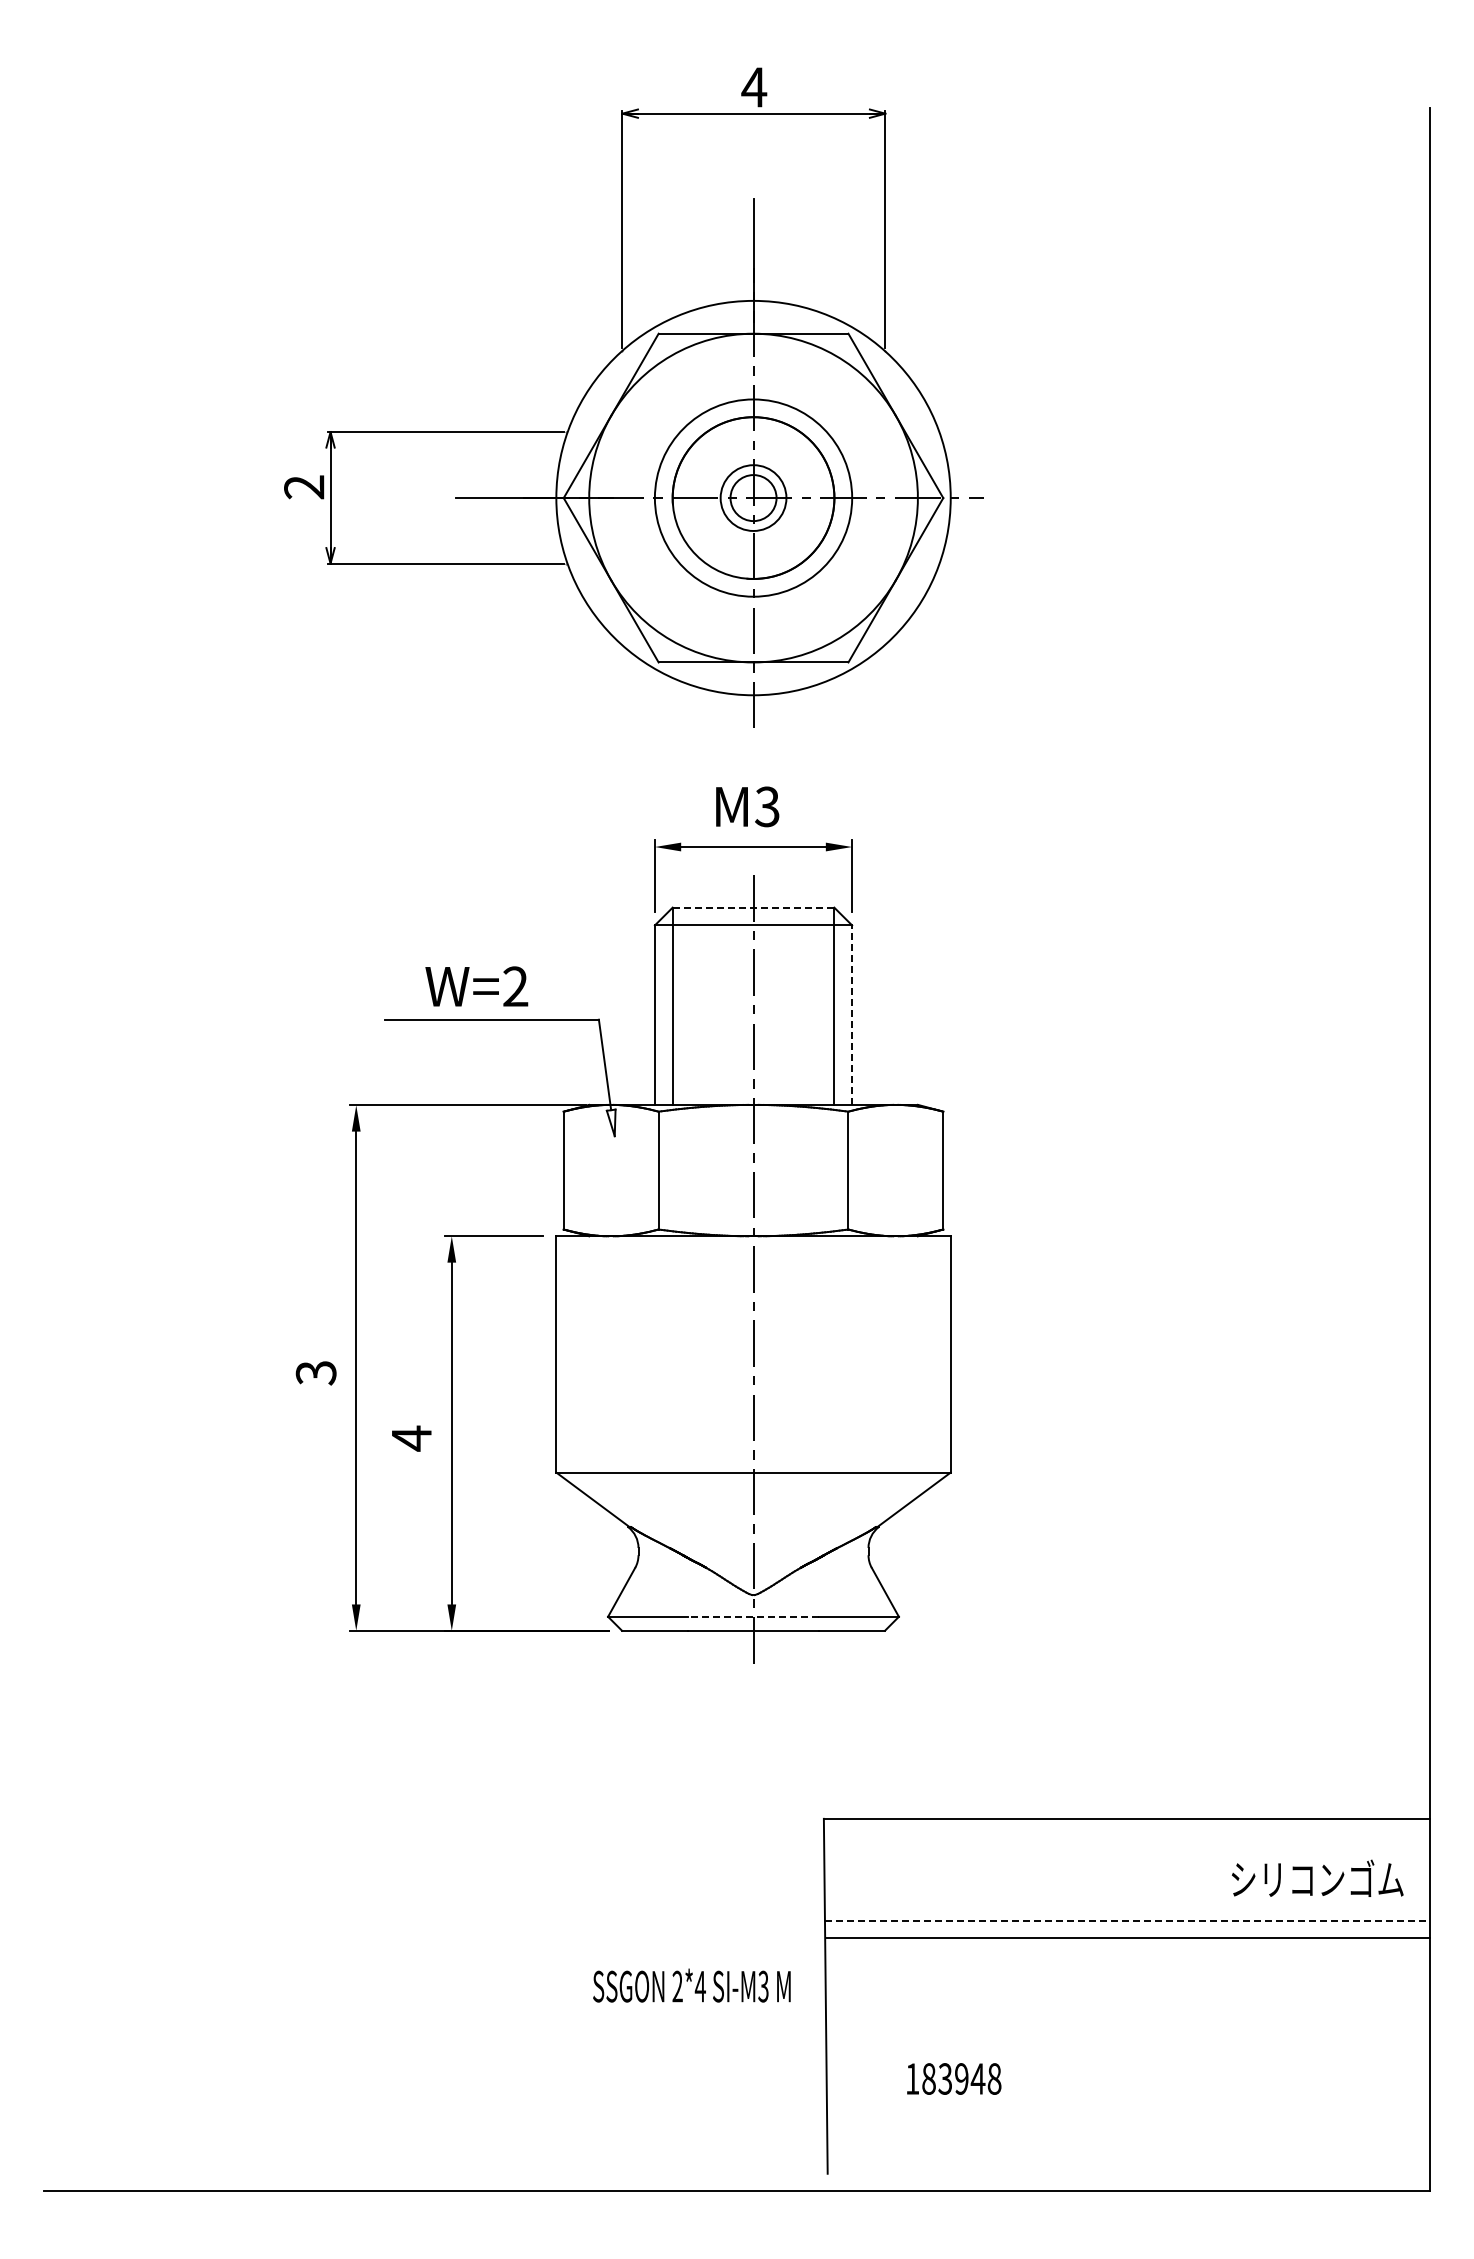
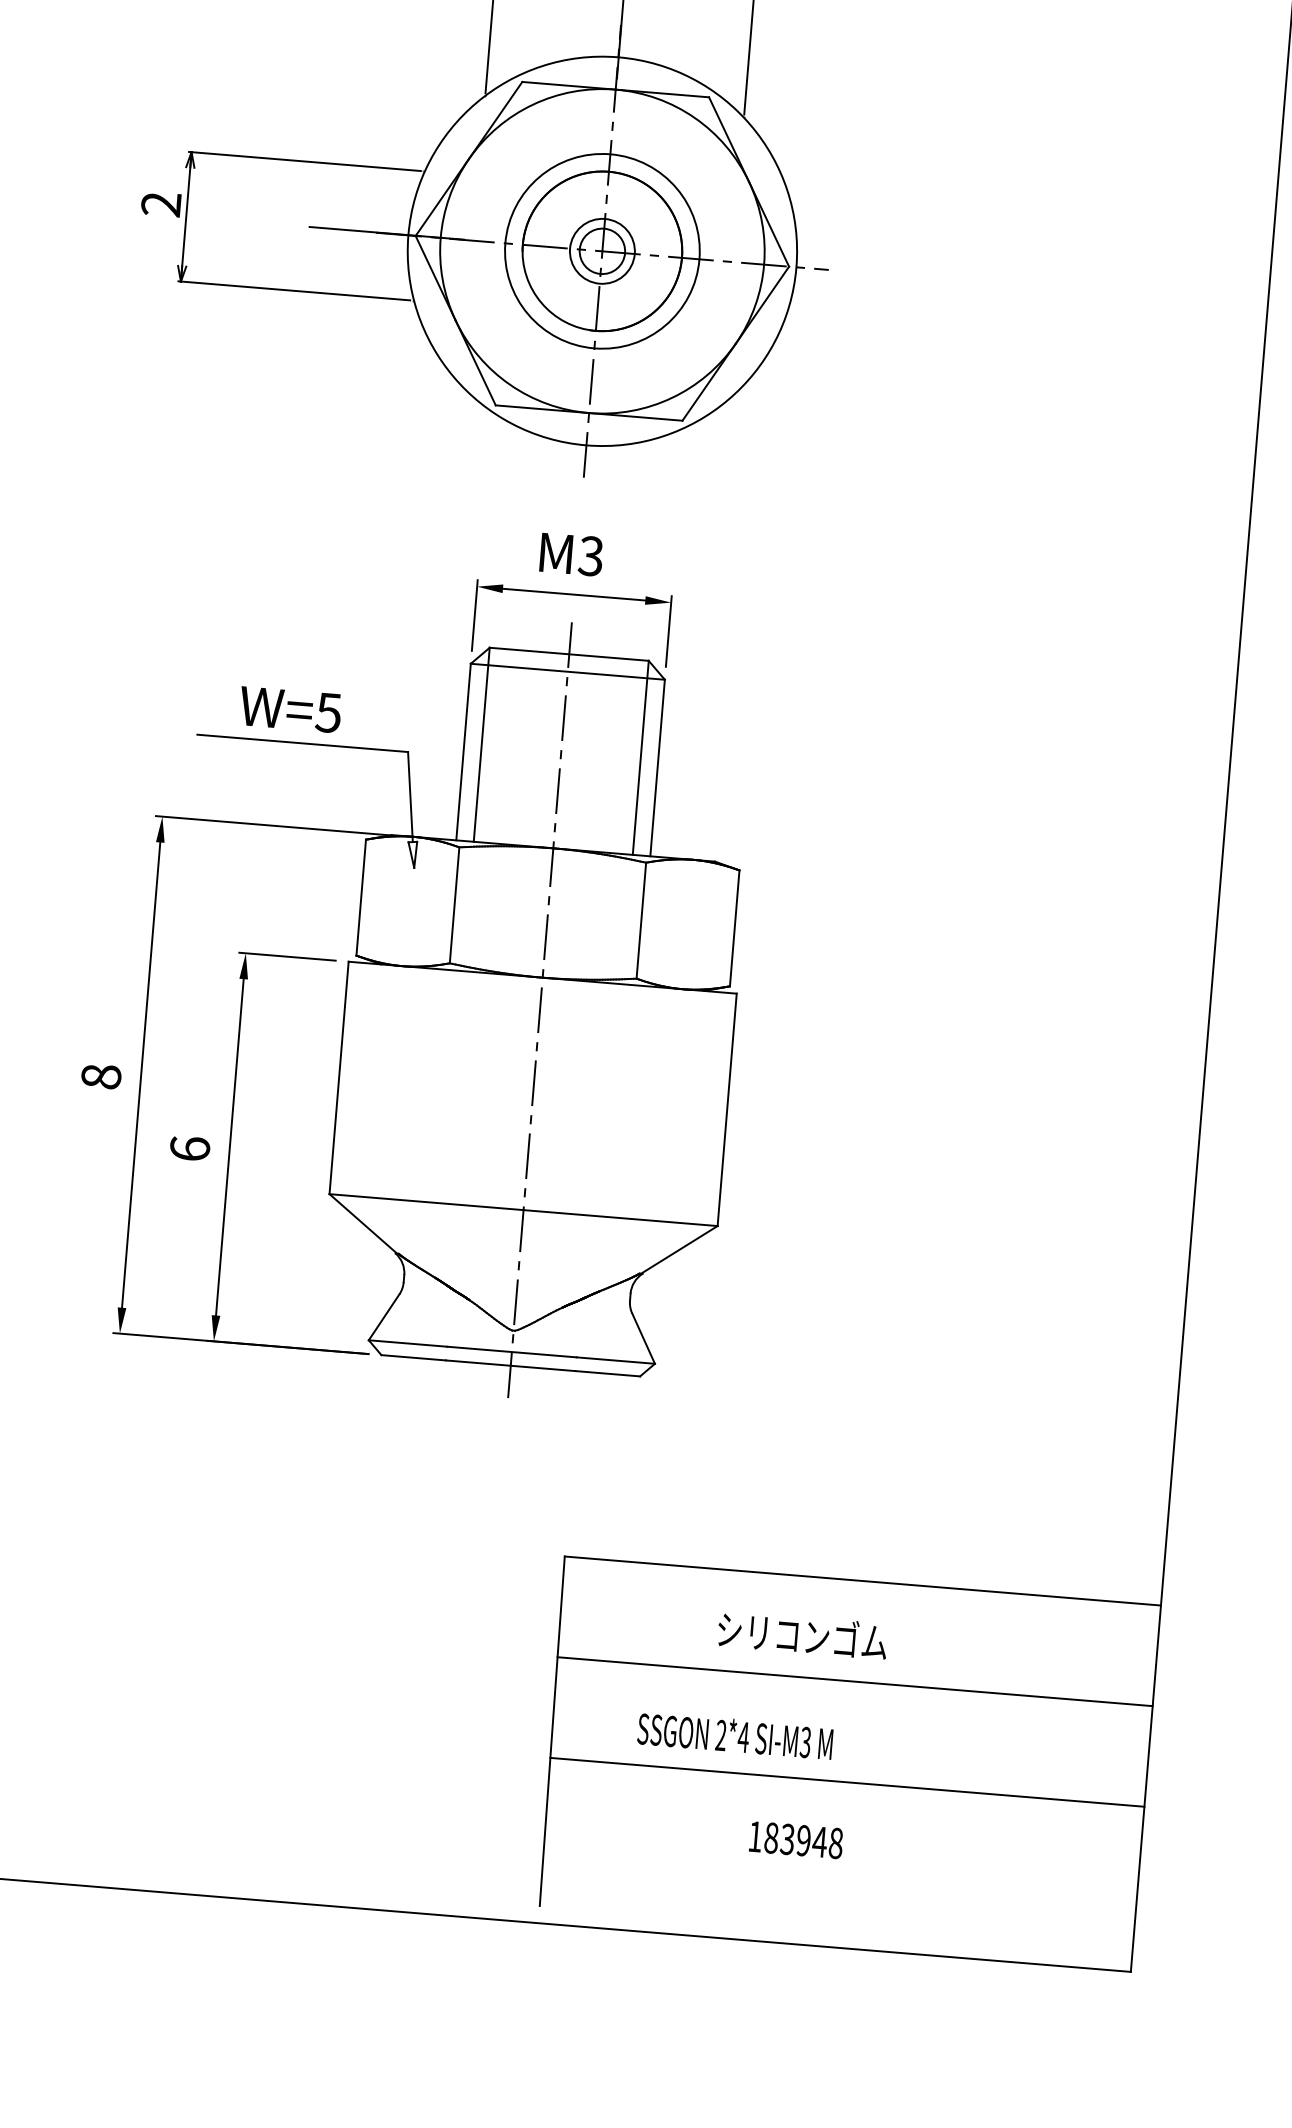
line: (753, 907) -> (569, 654), dashed -> solid
text: (515, 986) -> (328, 712), W=2 -> W=5
line: (852, 1015) -> (657, 768), dashed -> solid
text: (315, 1372) -> (100, 1076), 3 -> 8
text: (411, 1438) -> (189, 1148), 4 -> 6
line: (753, 1616) -> (511, 1351), dashed -> solid
text: (1317, 1877) -> (802, 1634), moved
line: (1127, 1921) -> (855, 1682), dashed -> solid
line: (1127, 1938) -> (846, 1782), moved
text: (691, 1985) -> (734, 1735), moved
text: (954, 2078) -> (796, 1839), moved

